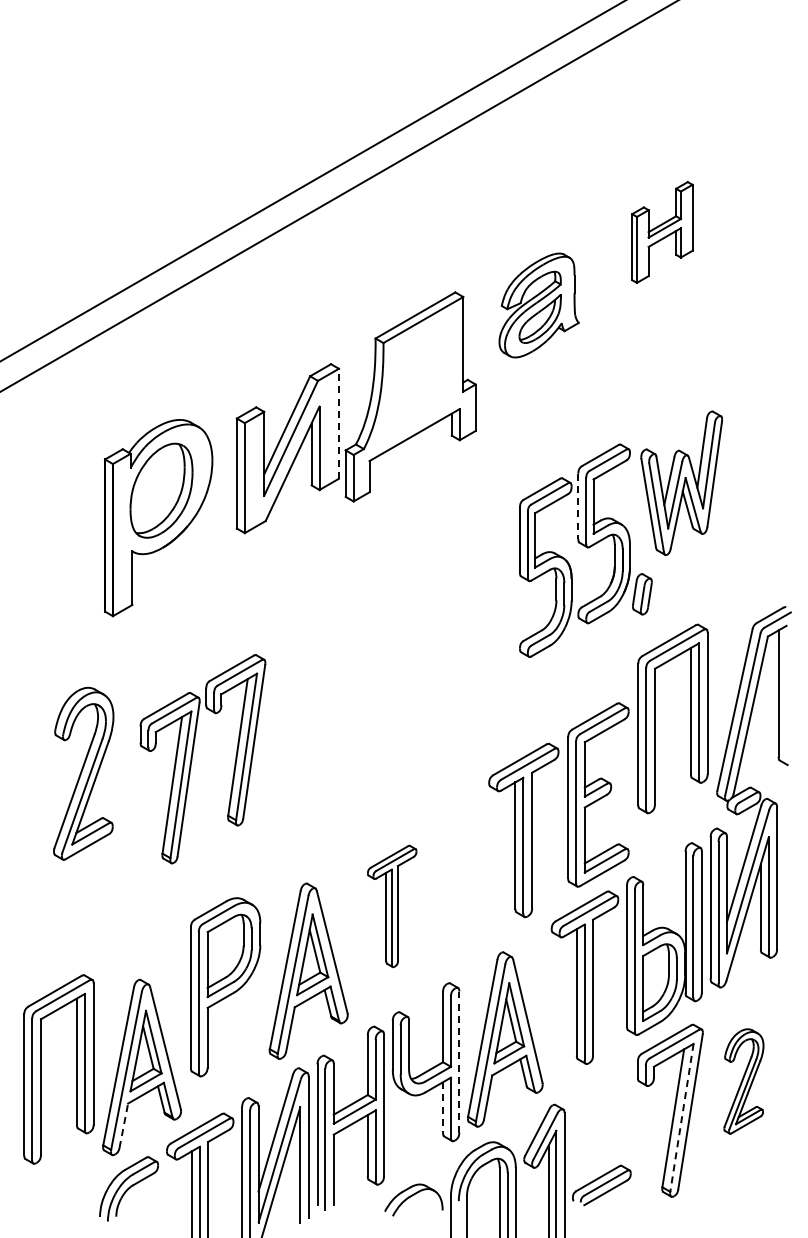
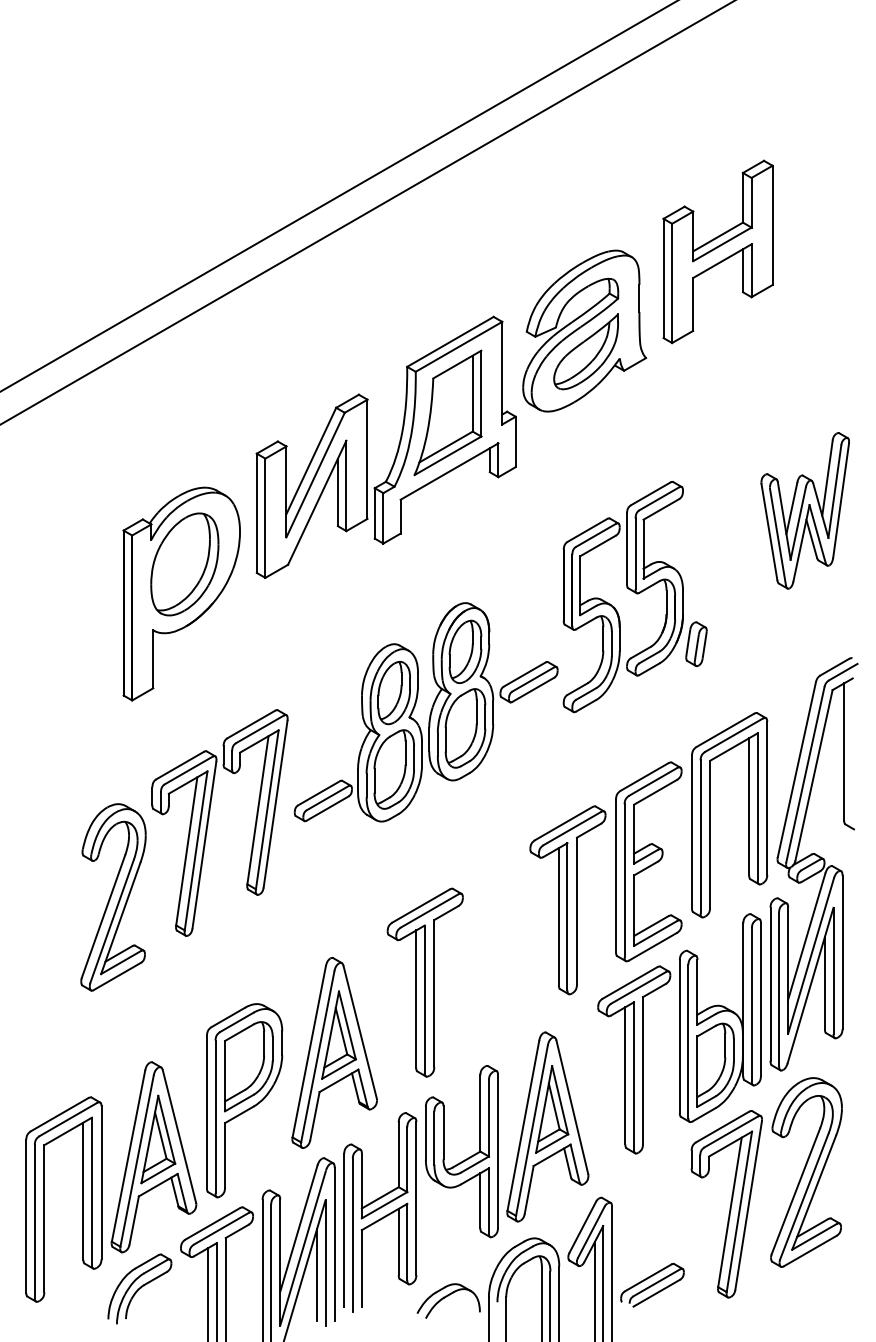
part: (662, 232) -> (718, 251), size x1.67
part: (538, 305) -> (583, 331), size x1.43
part: (413, 380) -> (448, 412), added
line: (338, 423) -> (366, 459), dashed -> solid
part: (681, 483) -> (805, 511), moved
line: (578, 506) -> (627, 549), dashed -> solid
part: (158, 518) -> (181, 594), moved
part: (393, 656) -> (426, 711), added
part: (655, 718) -> (710, 814), moved
part: (83, 773) -> (113, 897), moved
part: (391, 906) -> (424, 982), size x1.43
part: (225, 987) -> (244, 1100), moved
line: (459, 1062) -> (498, 1151), dashed -> solid
part: (41, 1069) -> (44, 1199), moved
part: (743, 1081) -> (806, 1172), size x1.67
line: (443, 1108) -> (480, 1201), dashed -> solid
line: (681, 1117) -> (738, 1211), dashed -> solid
line: (123, 1125) -> (133, 1220), dashed -> solid
line: (292, 1175) -> (317, 1274), added

